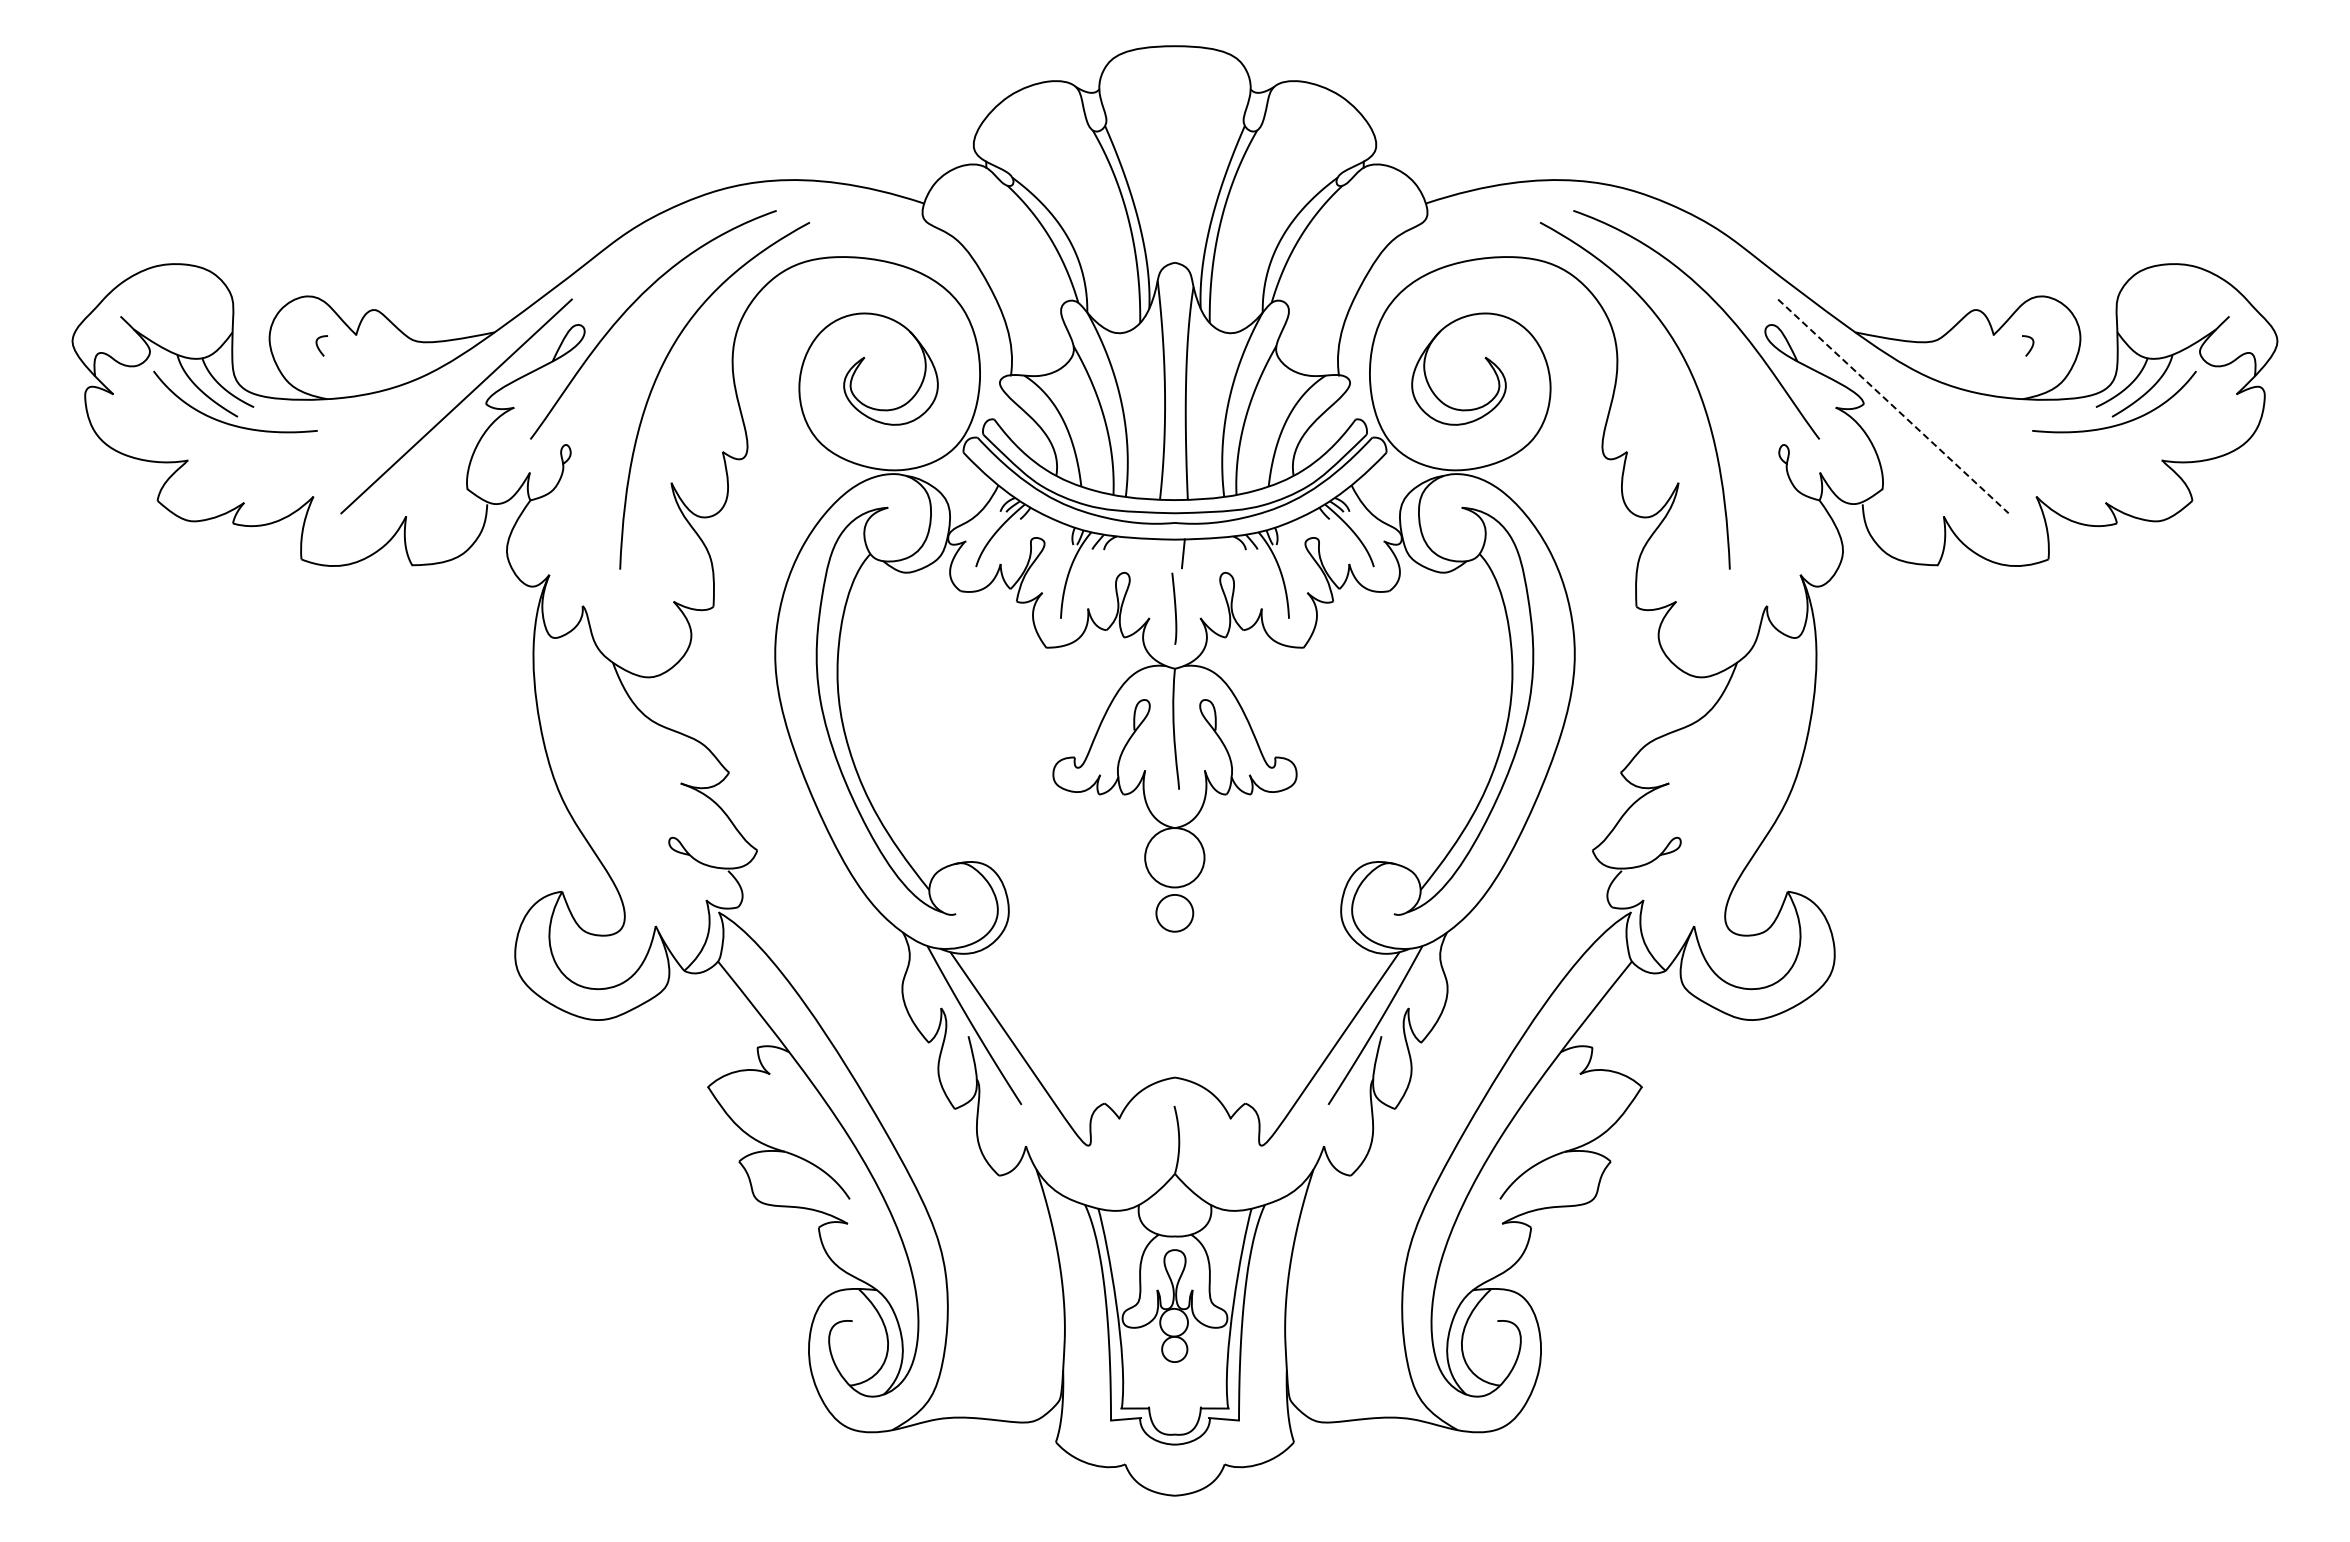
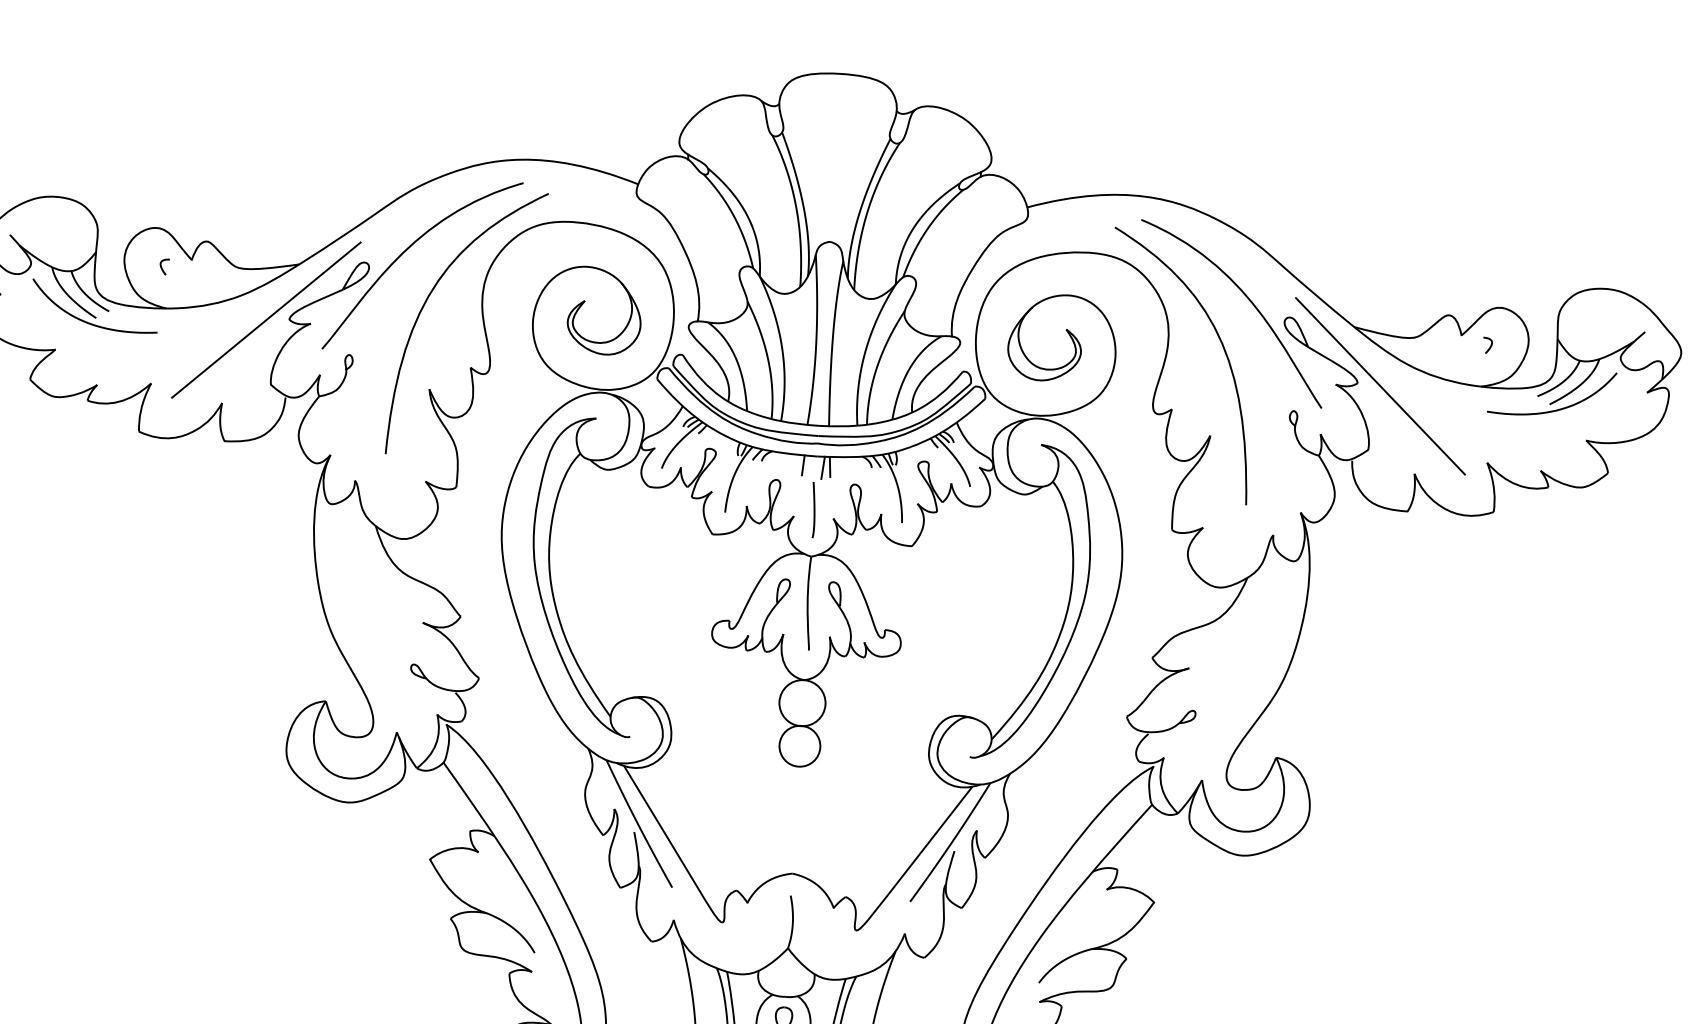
line: (1893, 406) -> (1380, 386), dashed -> solid
line: (1157, 551) -> (803, 464), added
line: (1192, 551) -> (830, 466), added
circle: (1174, 913) -> (799, 746), size x1.43

